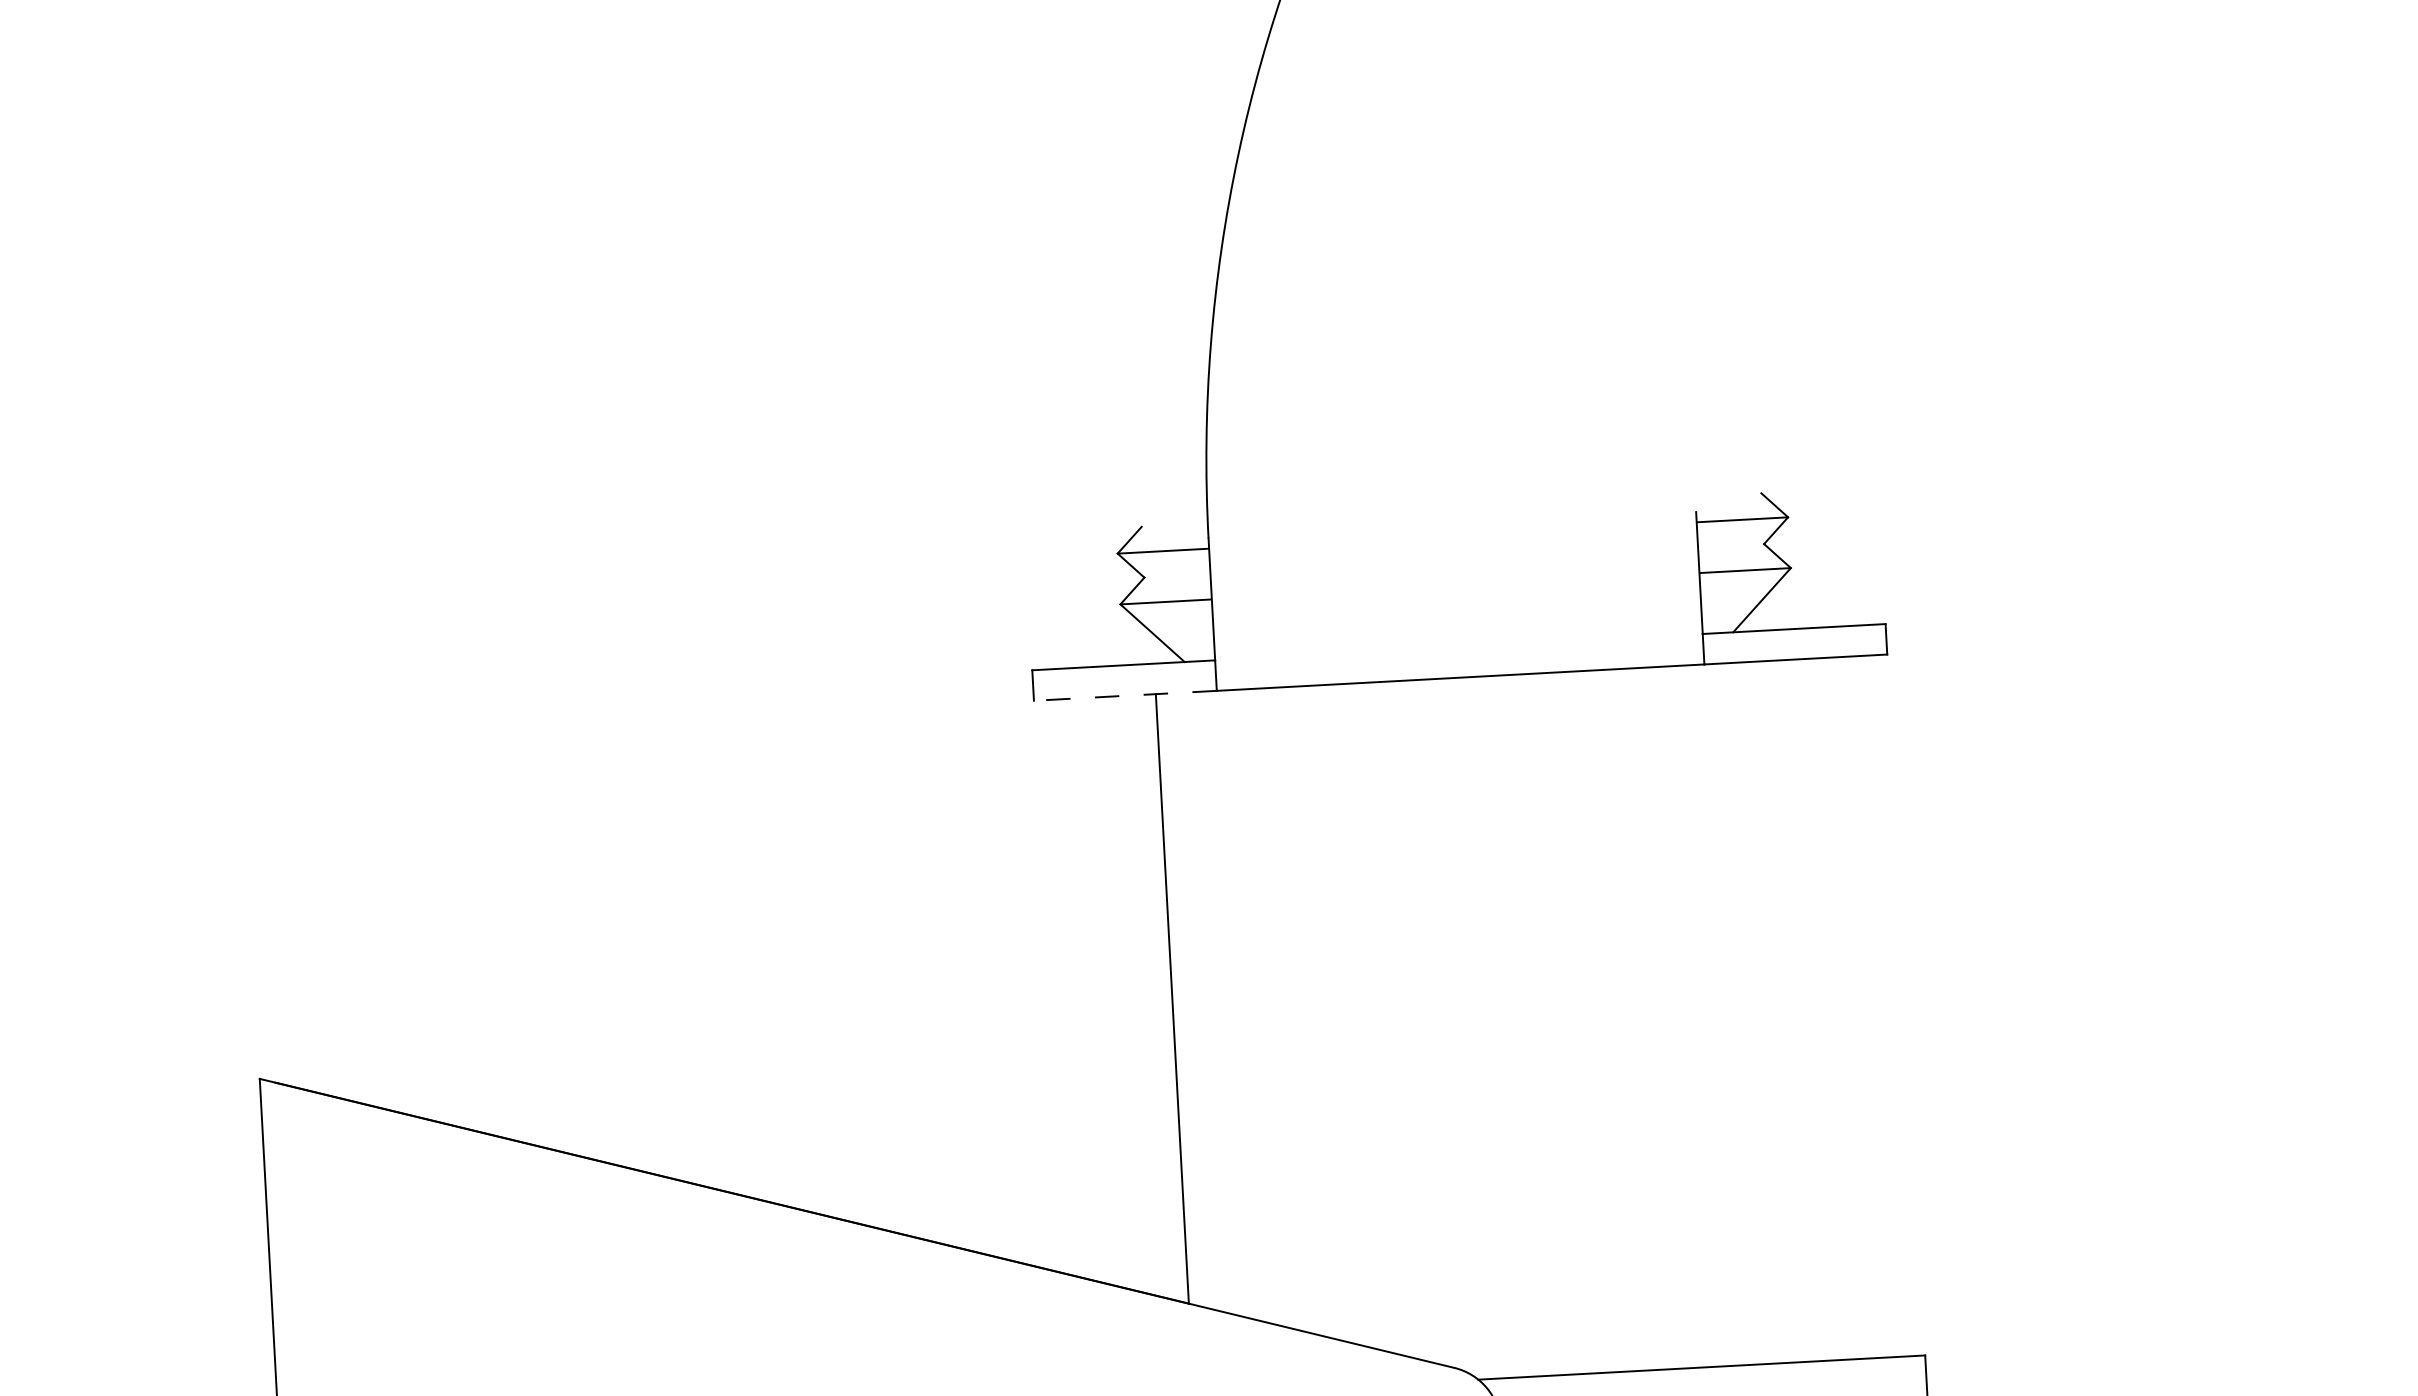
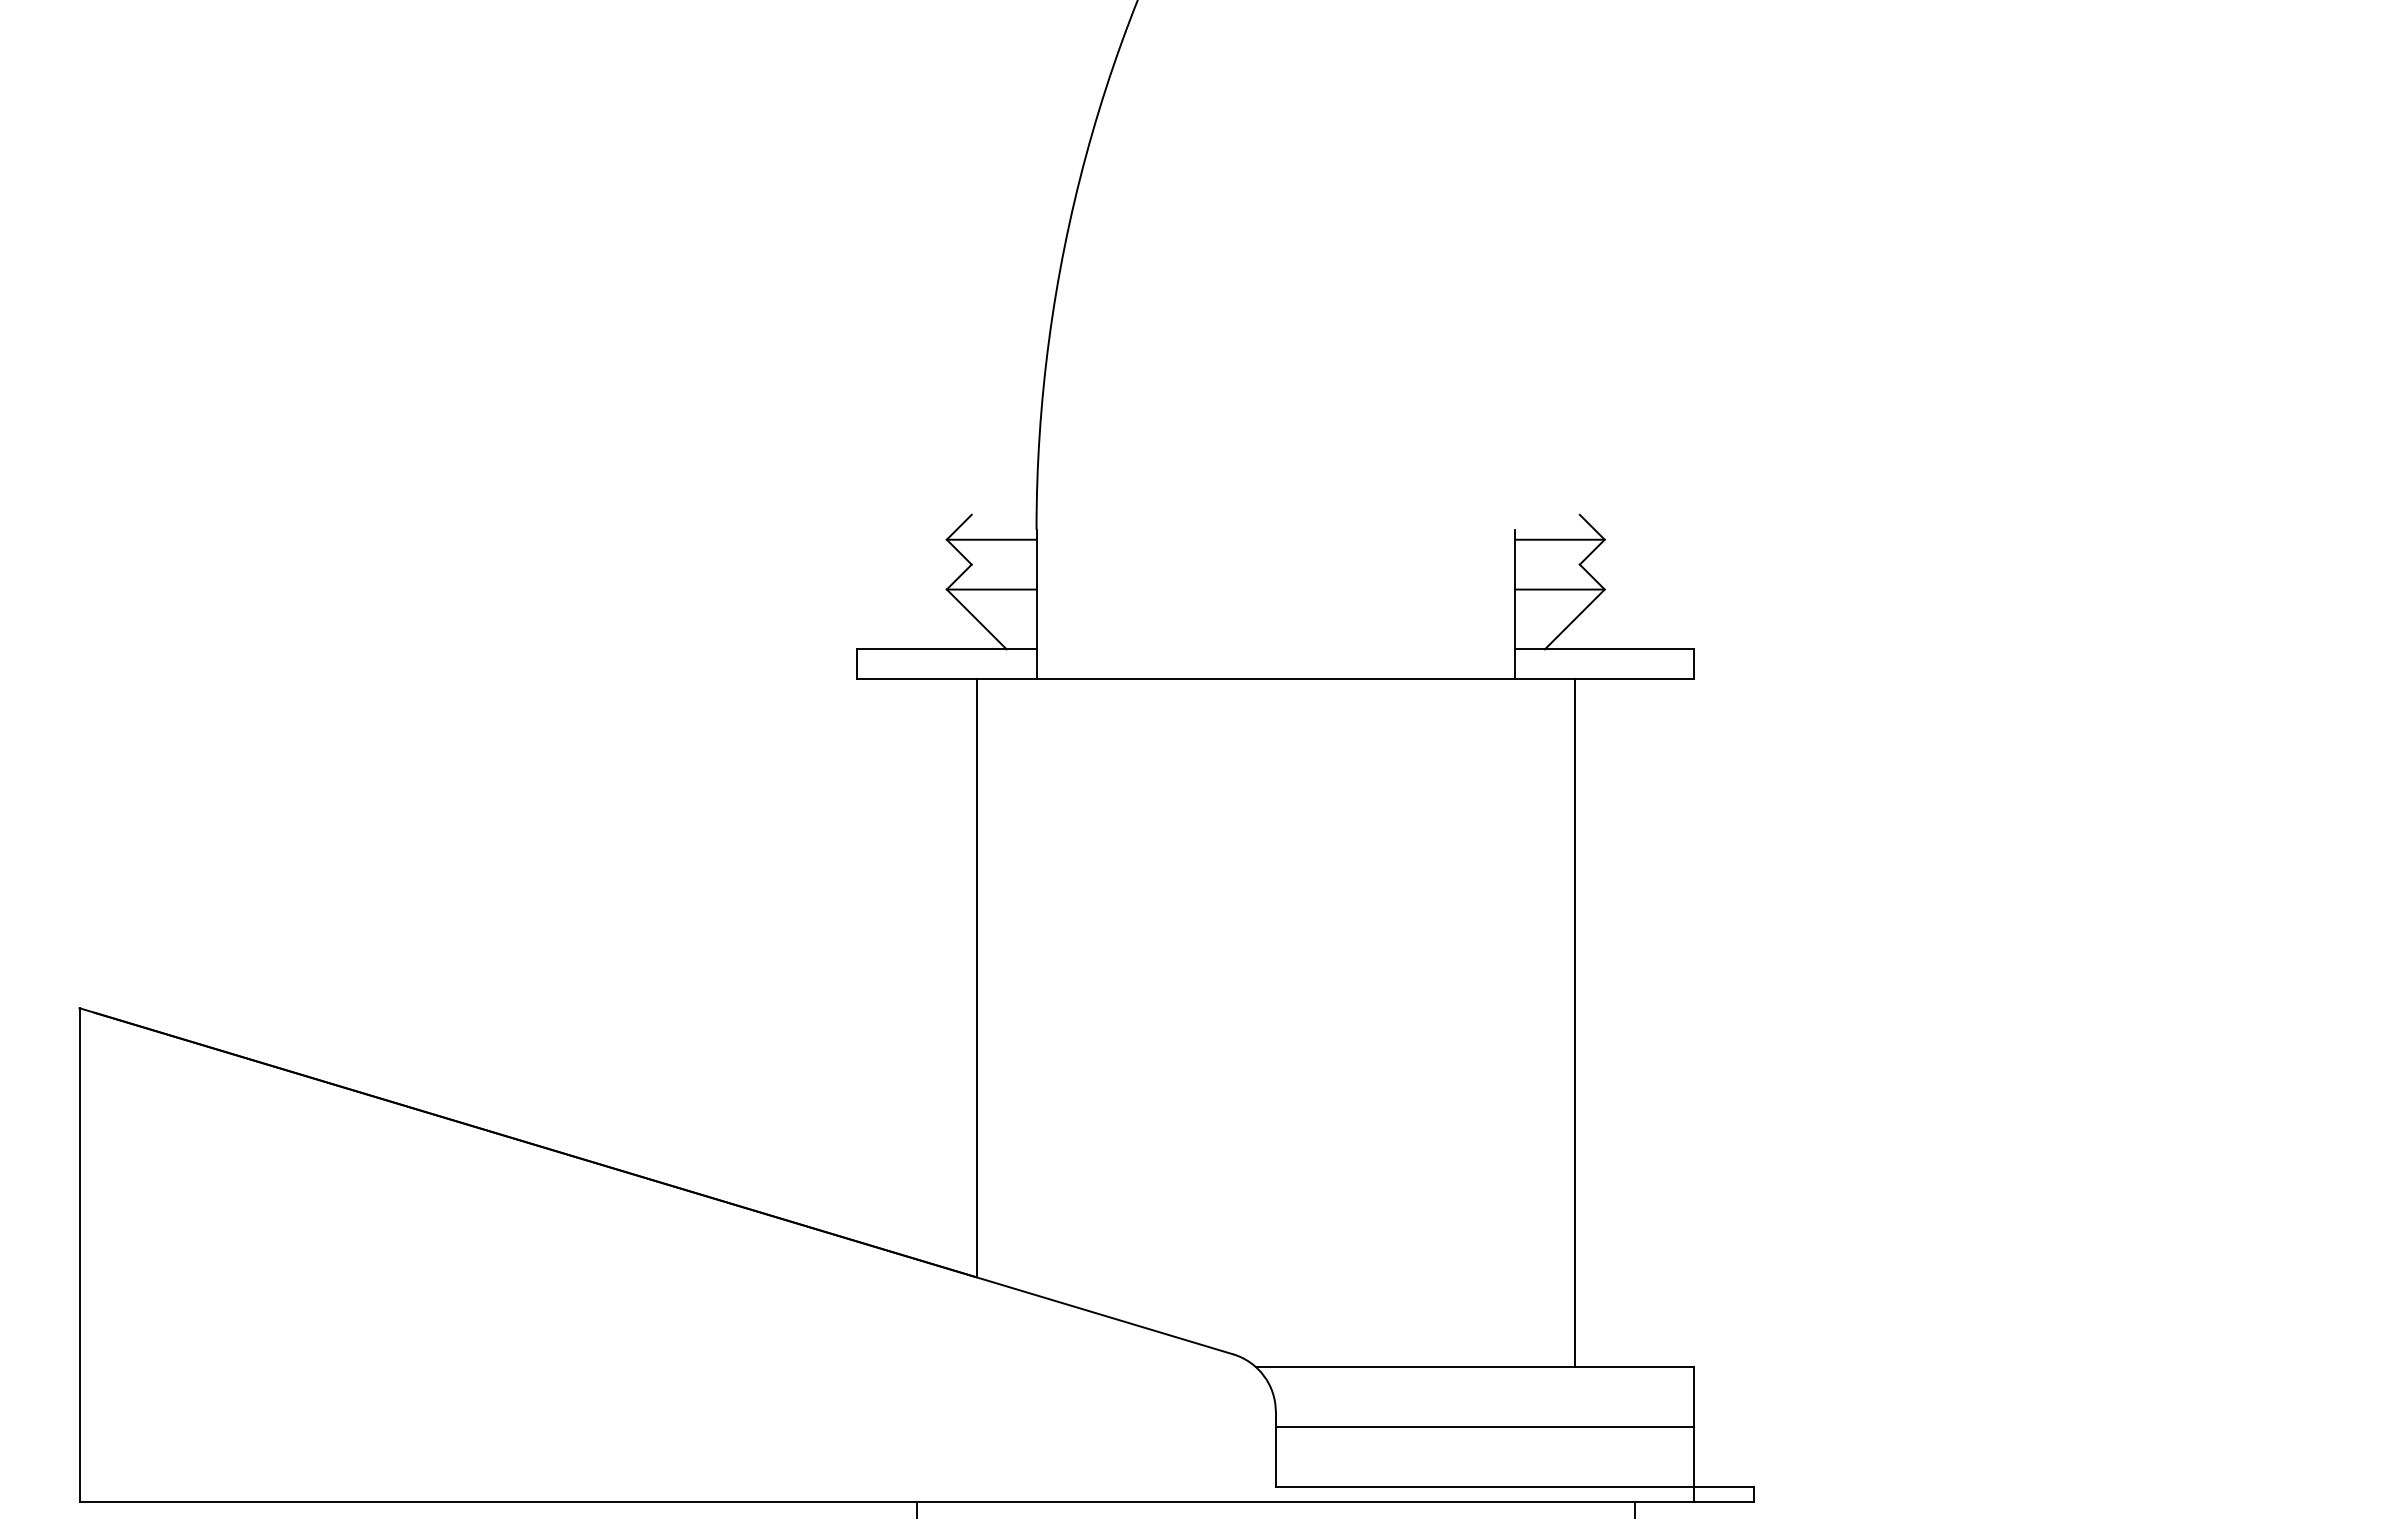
line: (1125, 696) -> (946, 679), dashed -> solid
line: (1783, 1011) -> (1574, 1023), added

